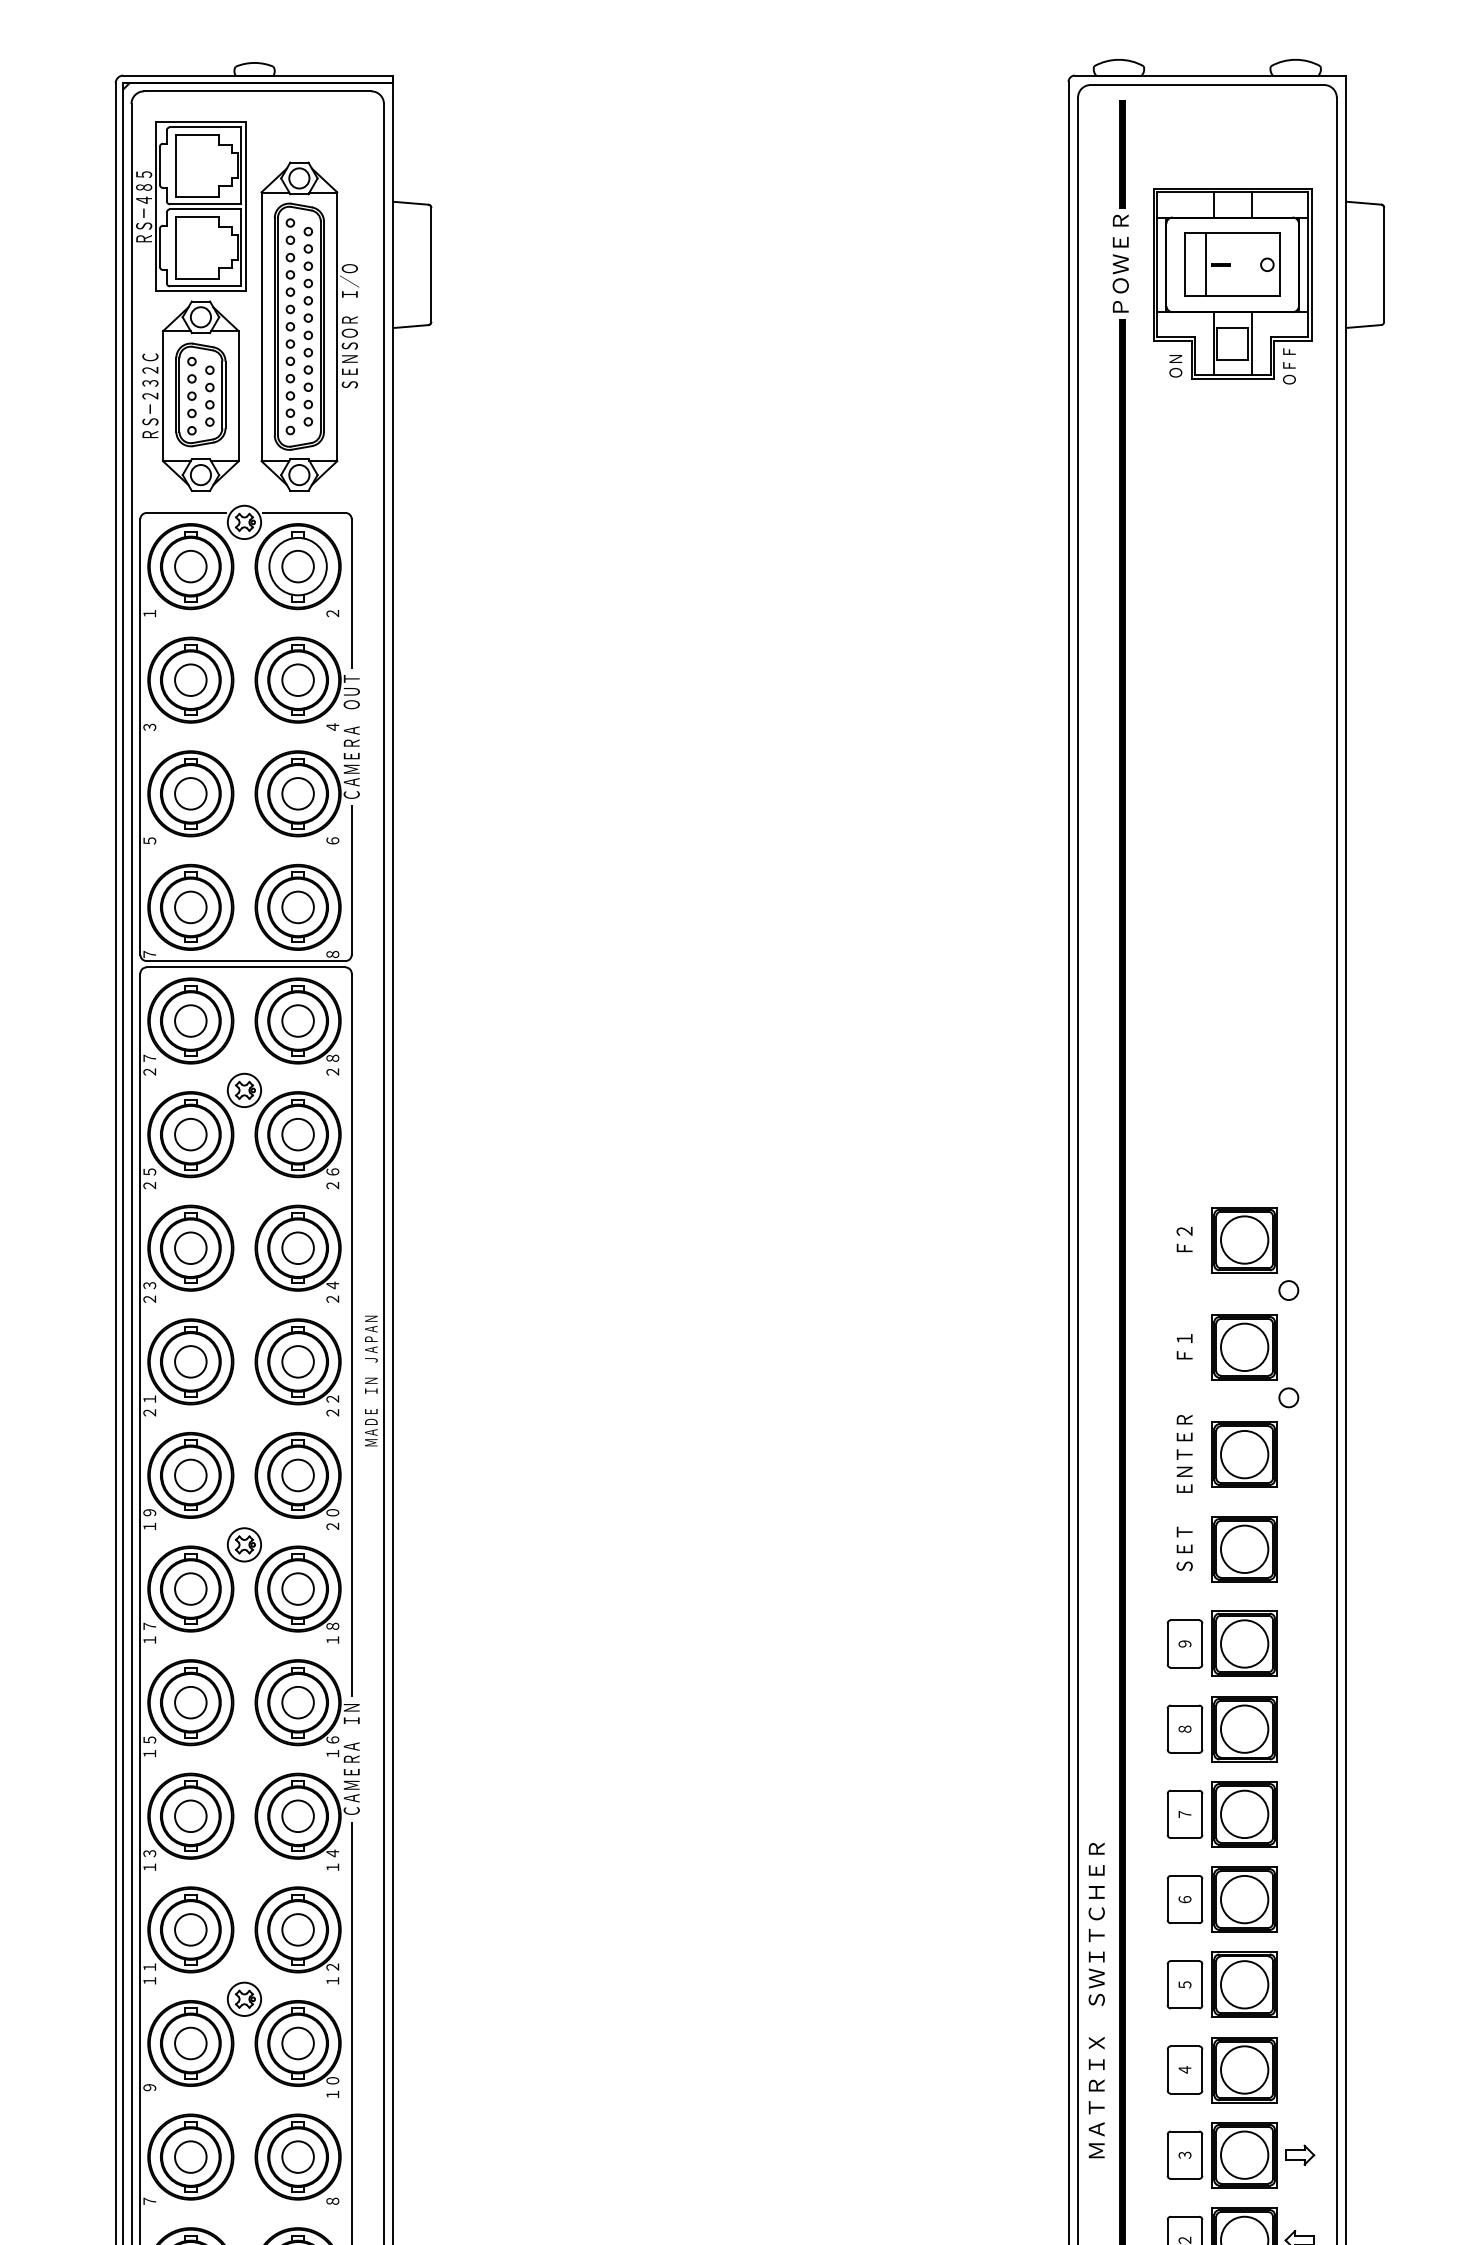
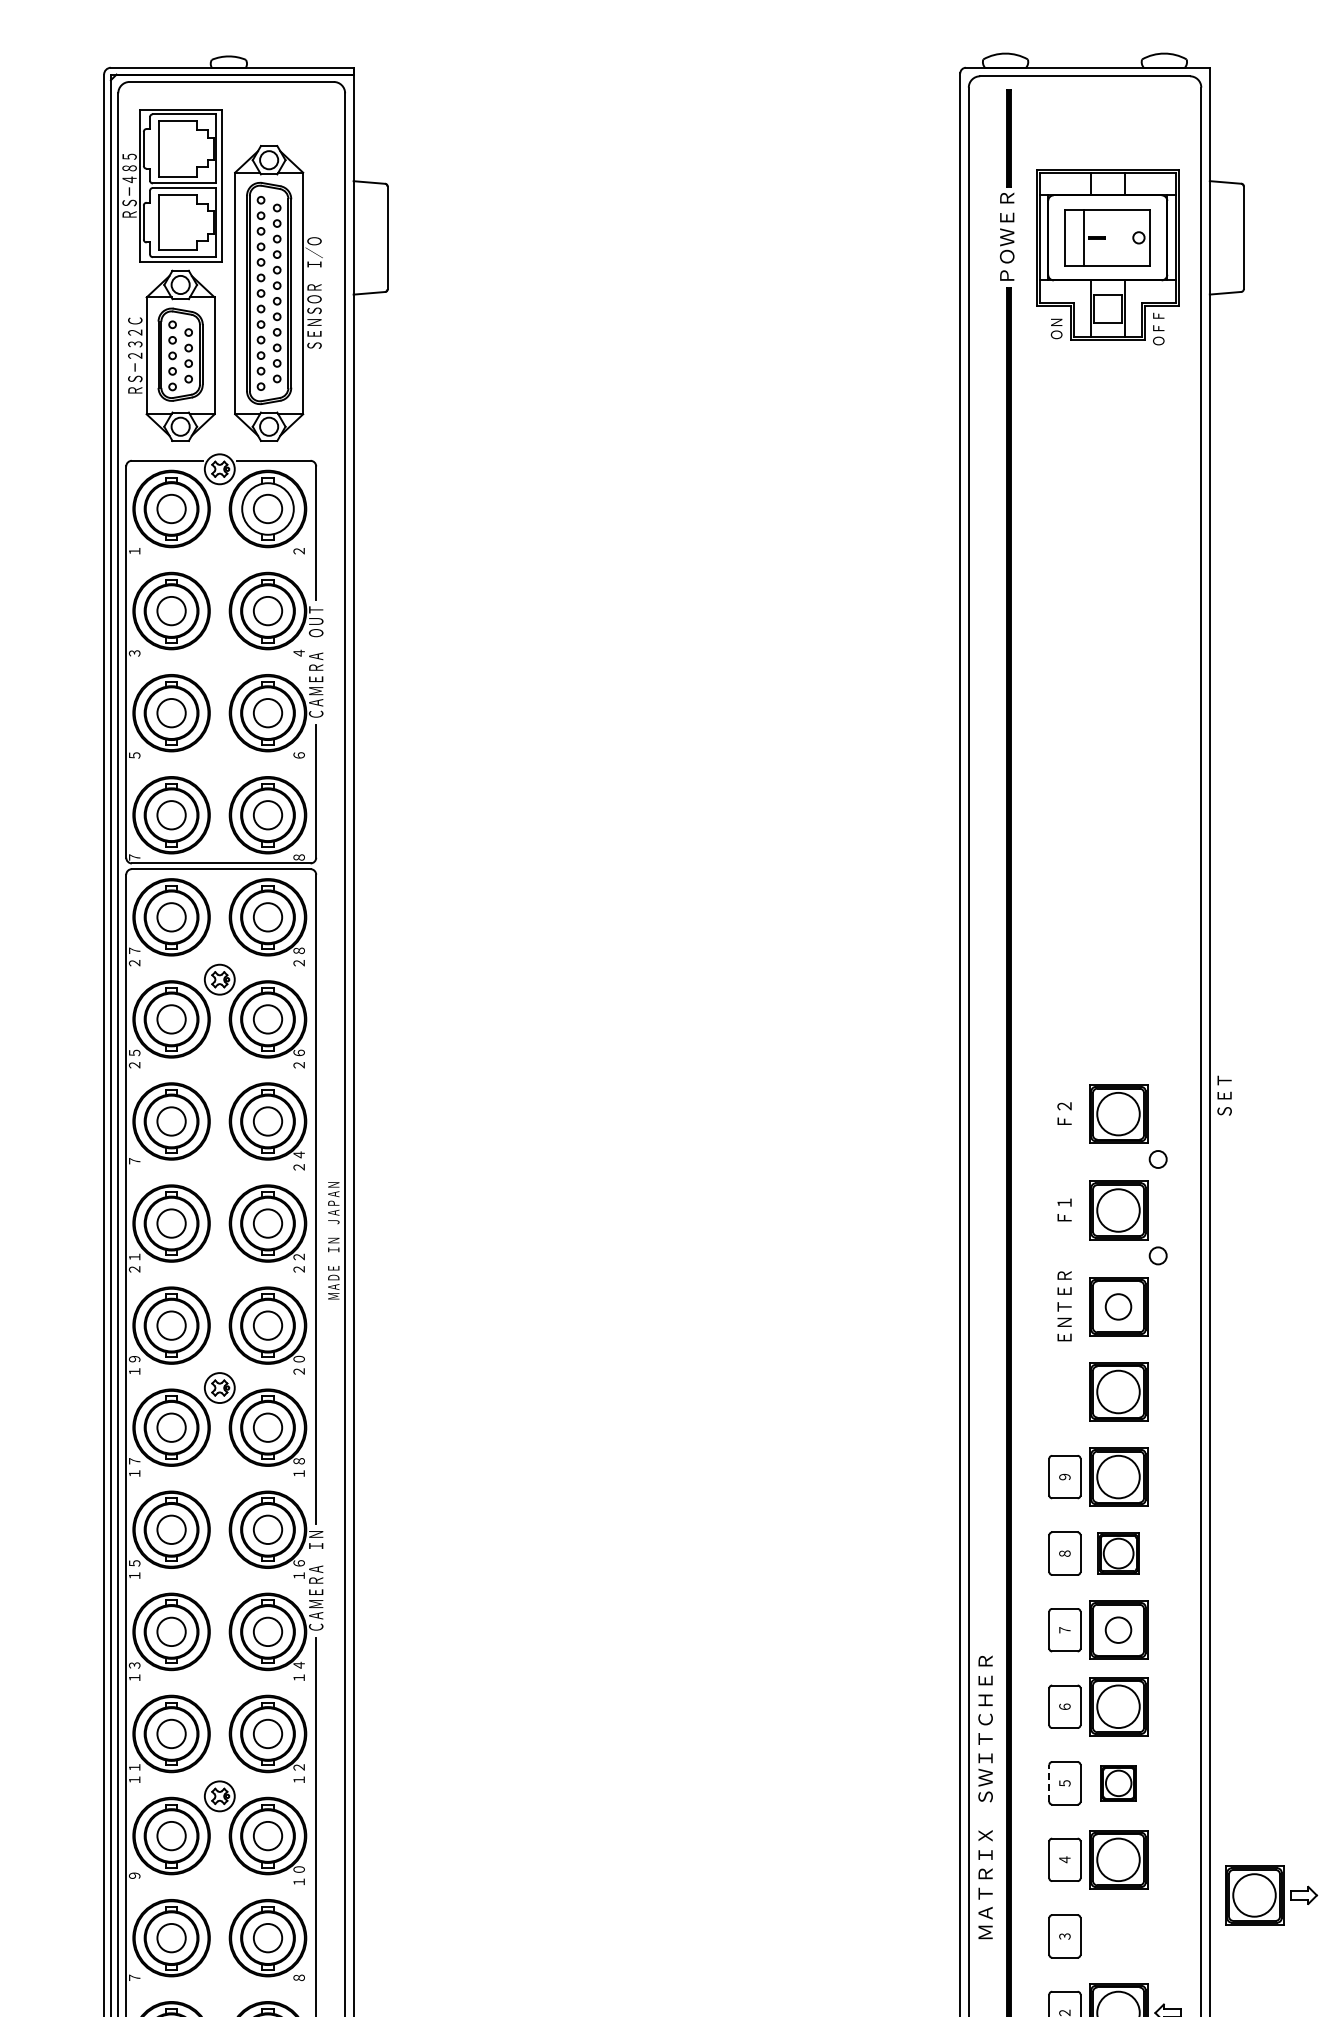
text: (149, 1292) -> (134, 1161), ２３ -> ７
circle: (1244, 1454) -> (1118, 1306), size x0.6
text: (1184, 1548) -> (1224, 1095), moved
part: (1244, 1729) -> (1118, 1553), size x0.7
circle: (1244, 1813) -> (1118, 1629), size x0.6
line: (1167, 1983) -> (1049, 1782), solid -> dashed
part: (1244, 1984) -> (1118, 1783), size x0.6
part: (1263, 2155) -> (1271, 1895), moved

